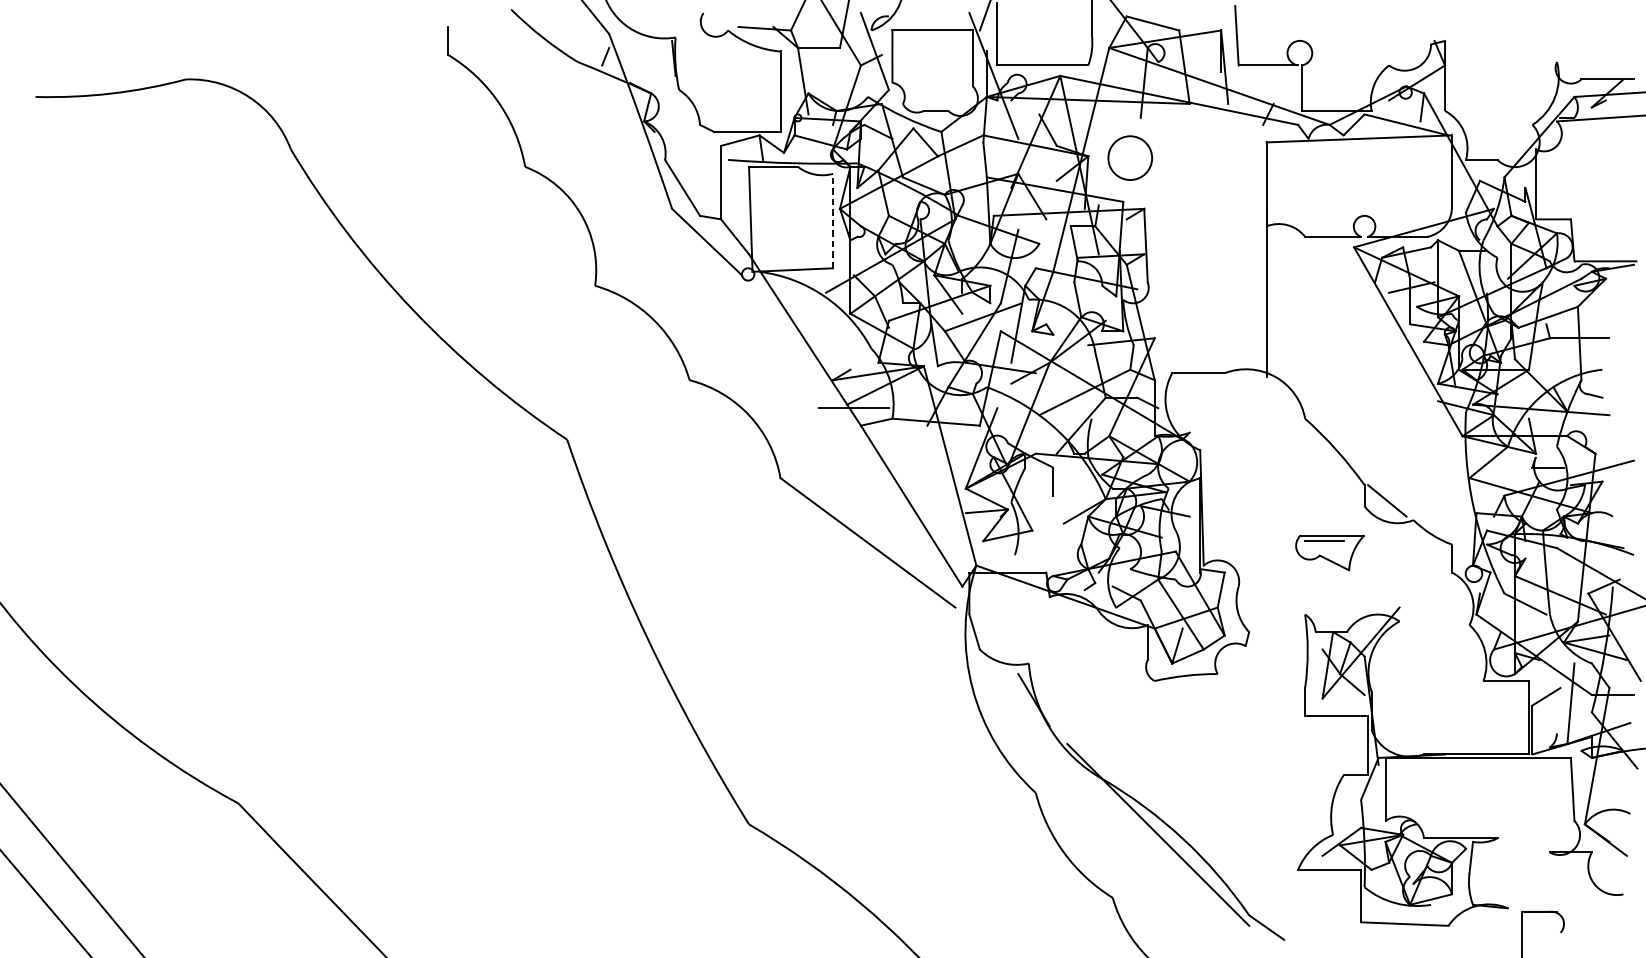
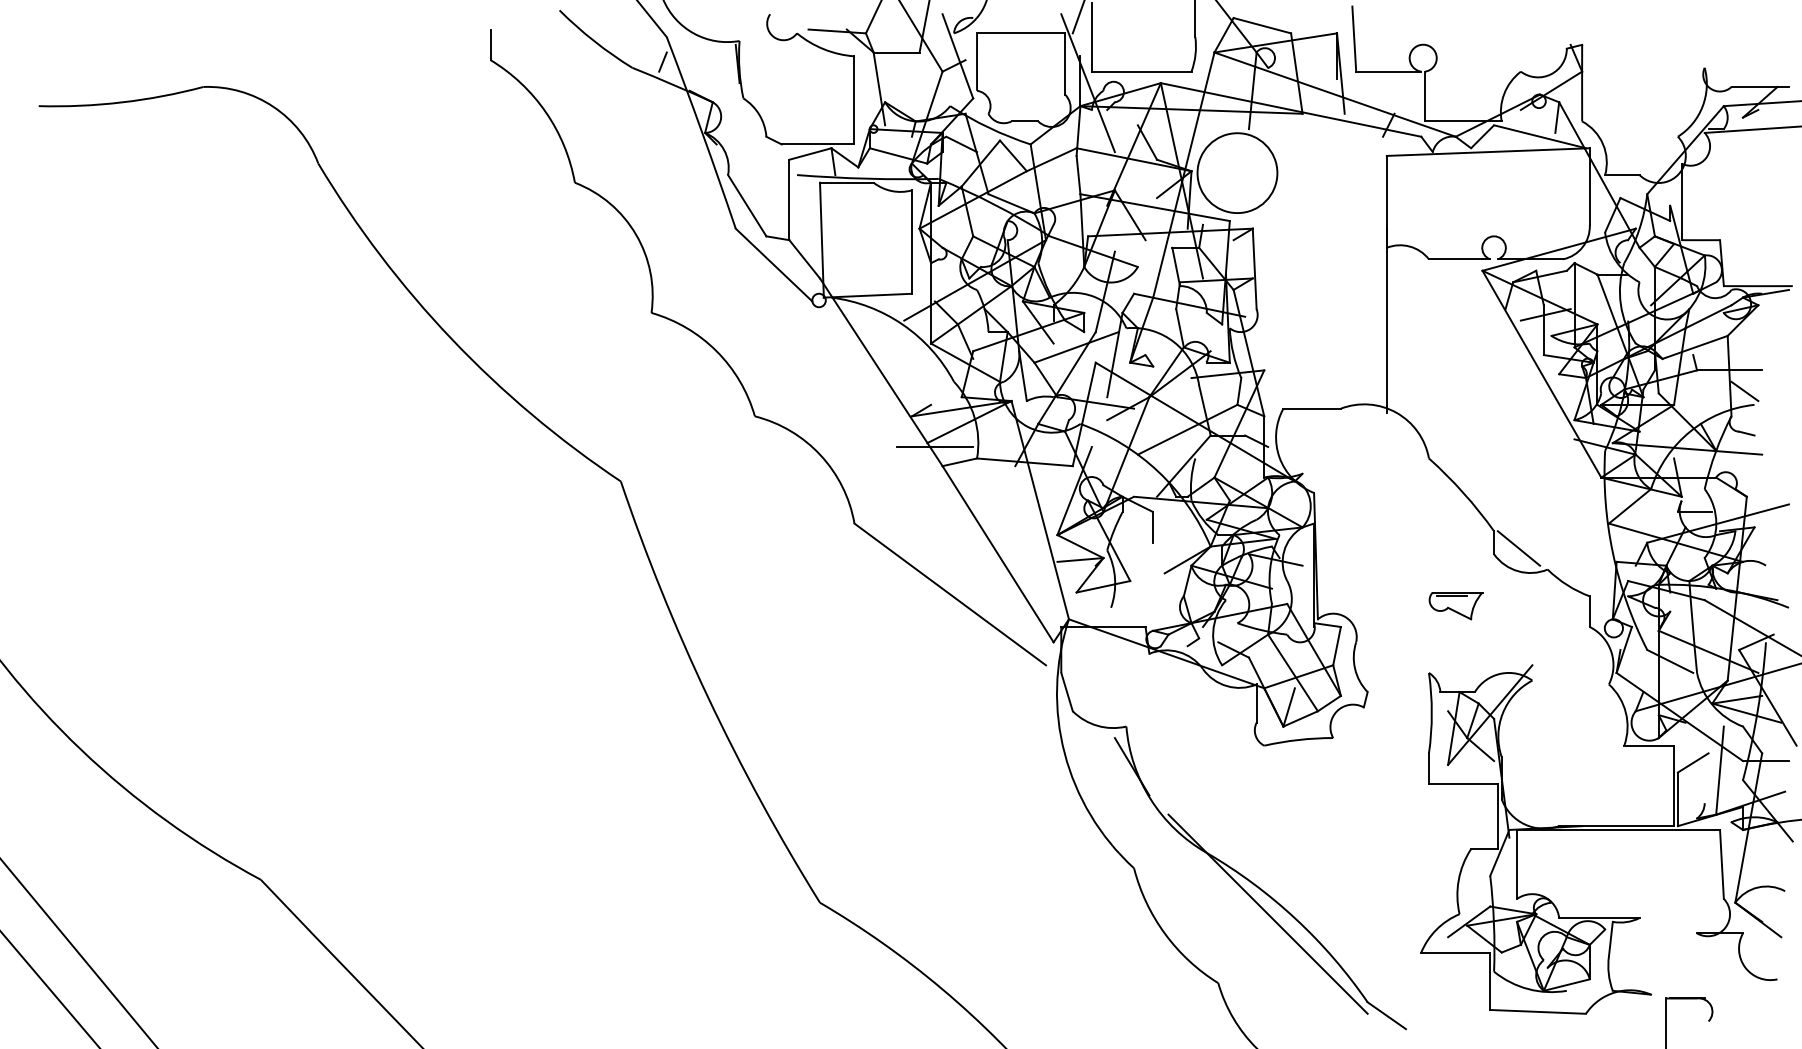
circle: (1130, 158) -> (1237, 173), size x1.67
line: (832, 221) -> (911, 242), dashed -> solid
line: (1593, 357) -> (1744, 391), added
part: (1329, 553) -> (1455, 606), size x0.71

